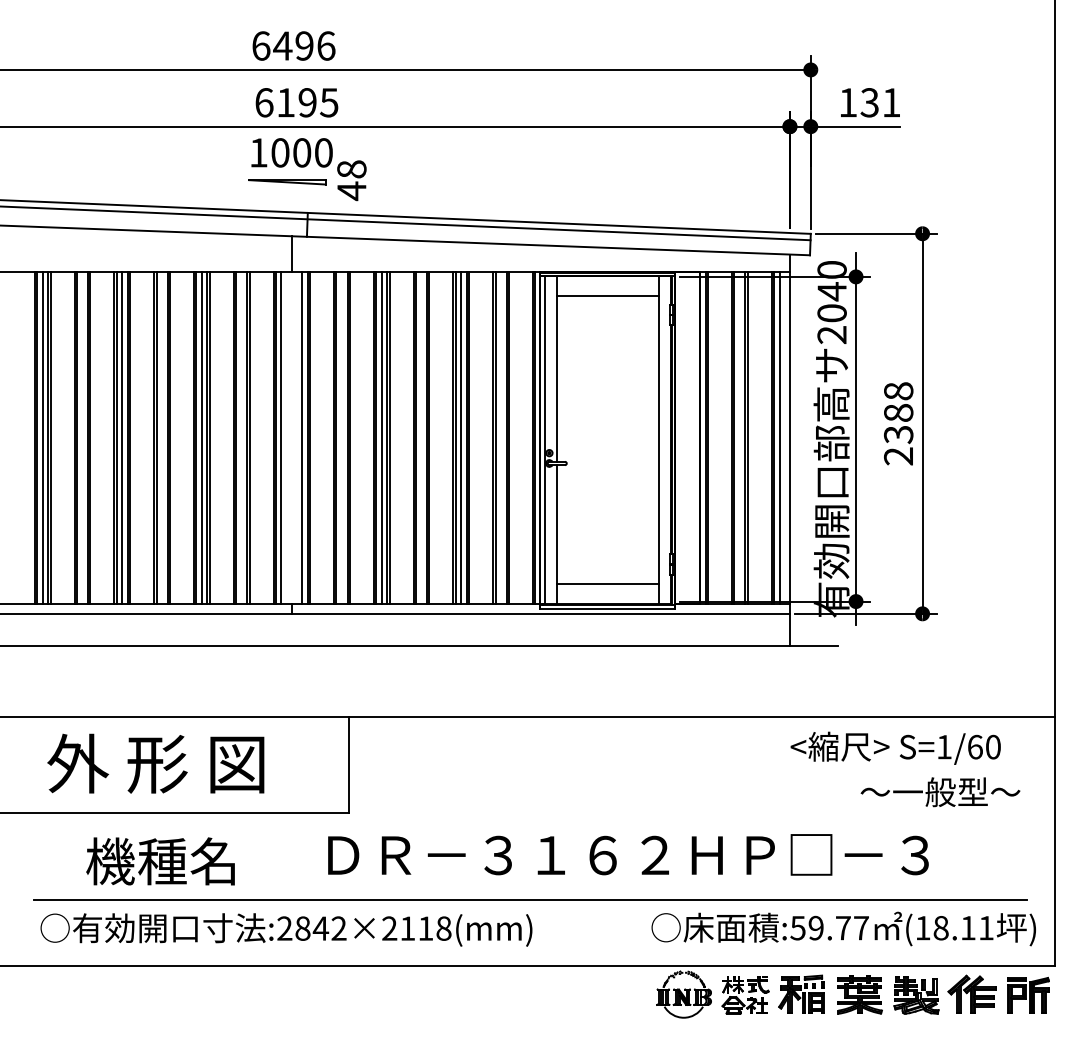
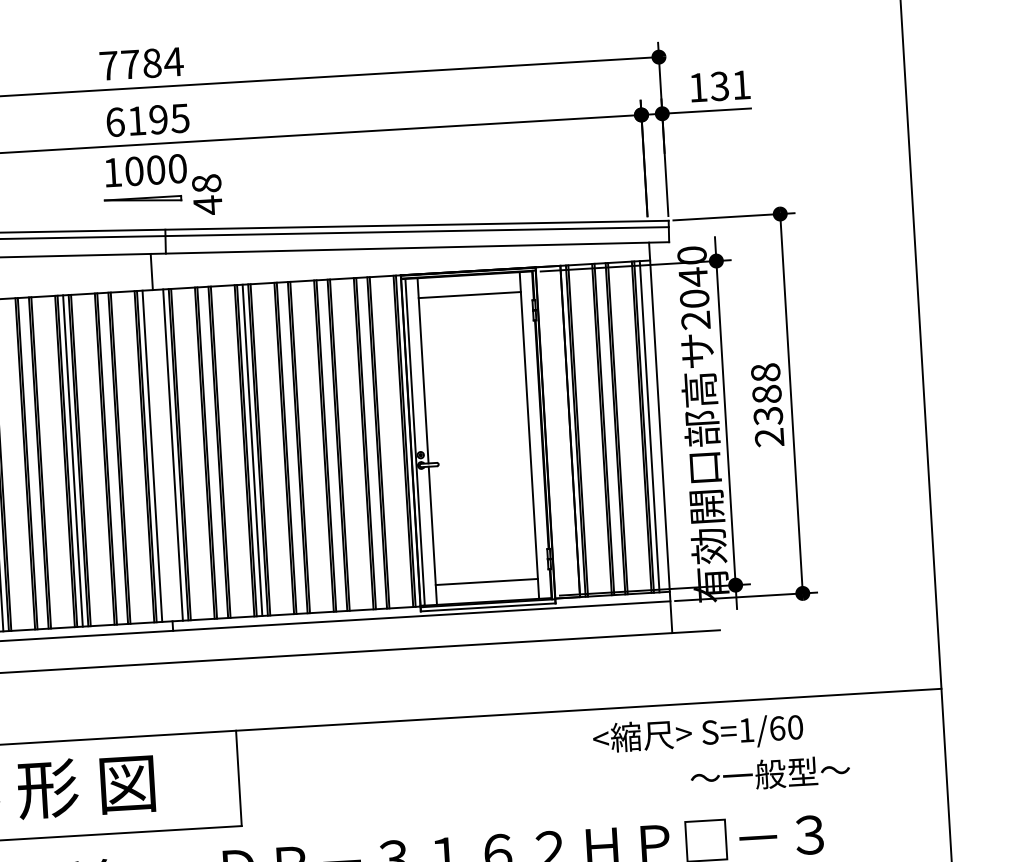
text: (293, 45) -> (141, 63), 6496 -> 7784
line: (461, 438) -> (332, 445), removed
text: (895, 747) -> (697, 733), moved
text: (940, 792) -> (770, 774), moved

